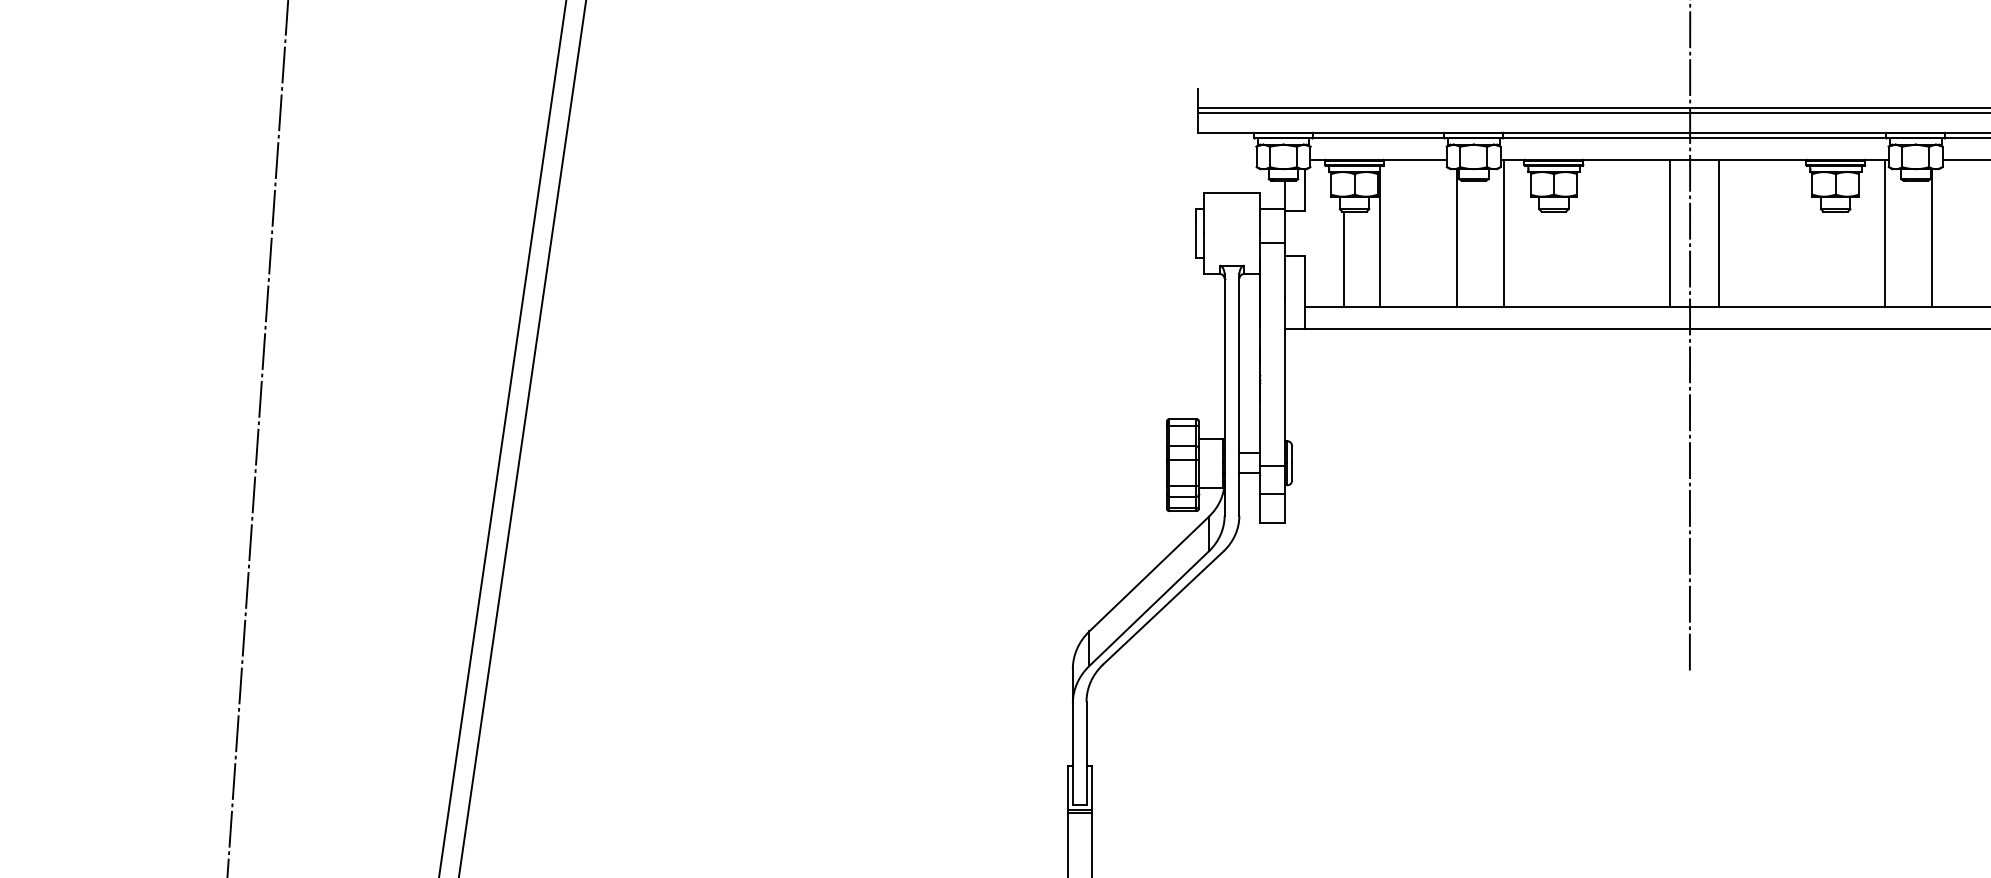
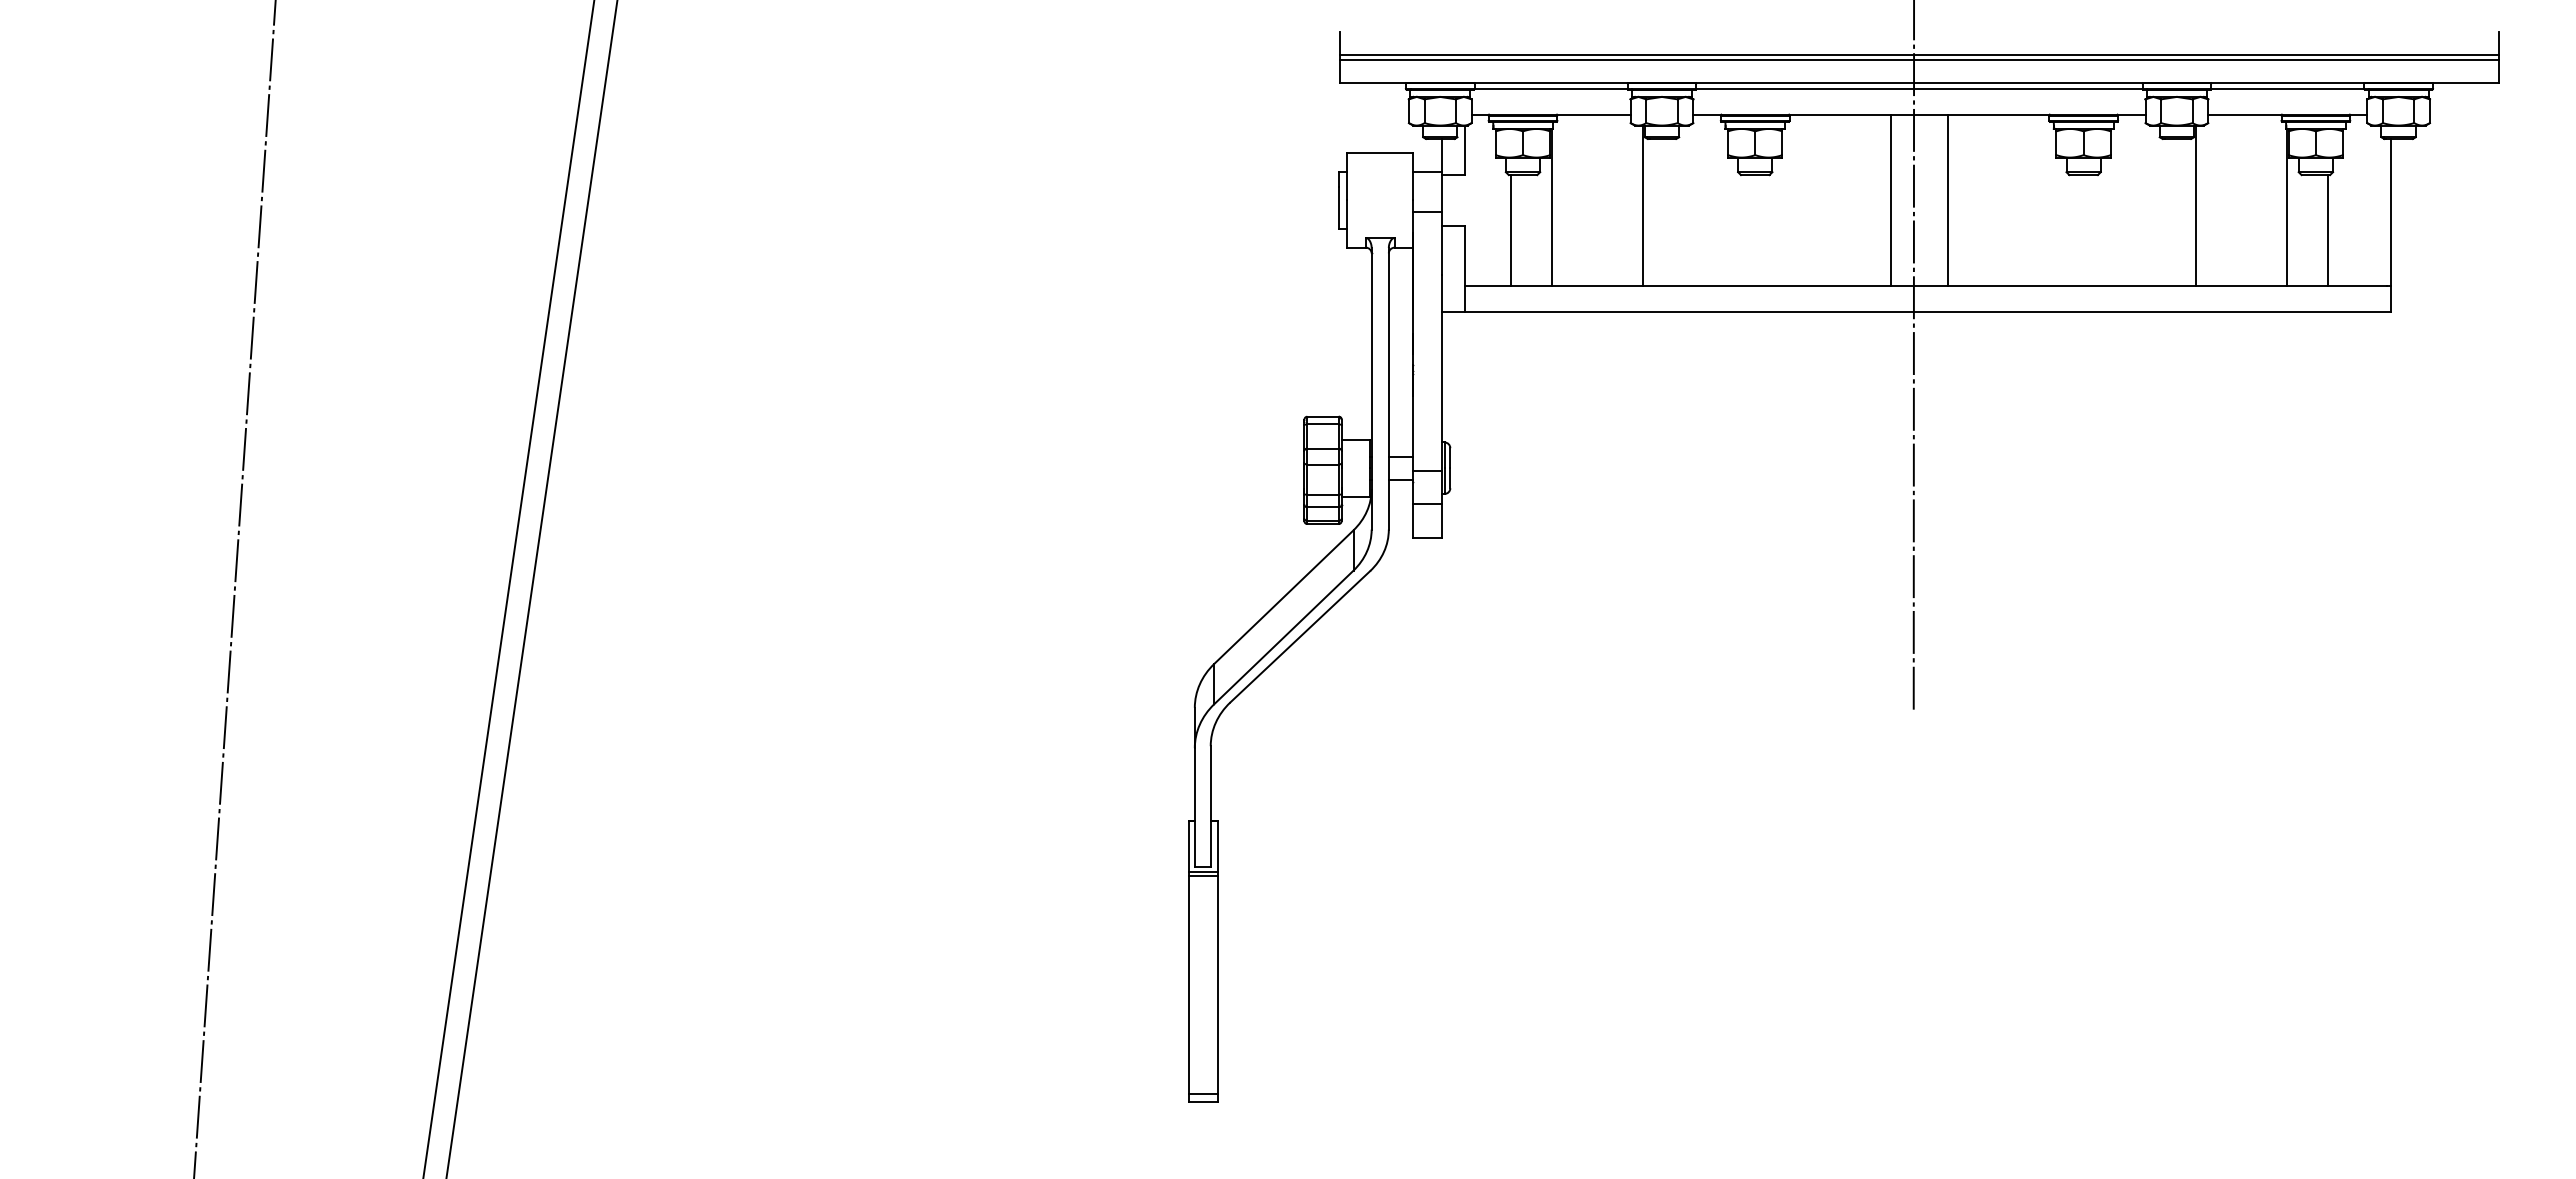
line: (1504, 233) -> (1697, 200), removed
line: (1885, 233) -> (2141, 200), removed

